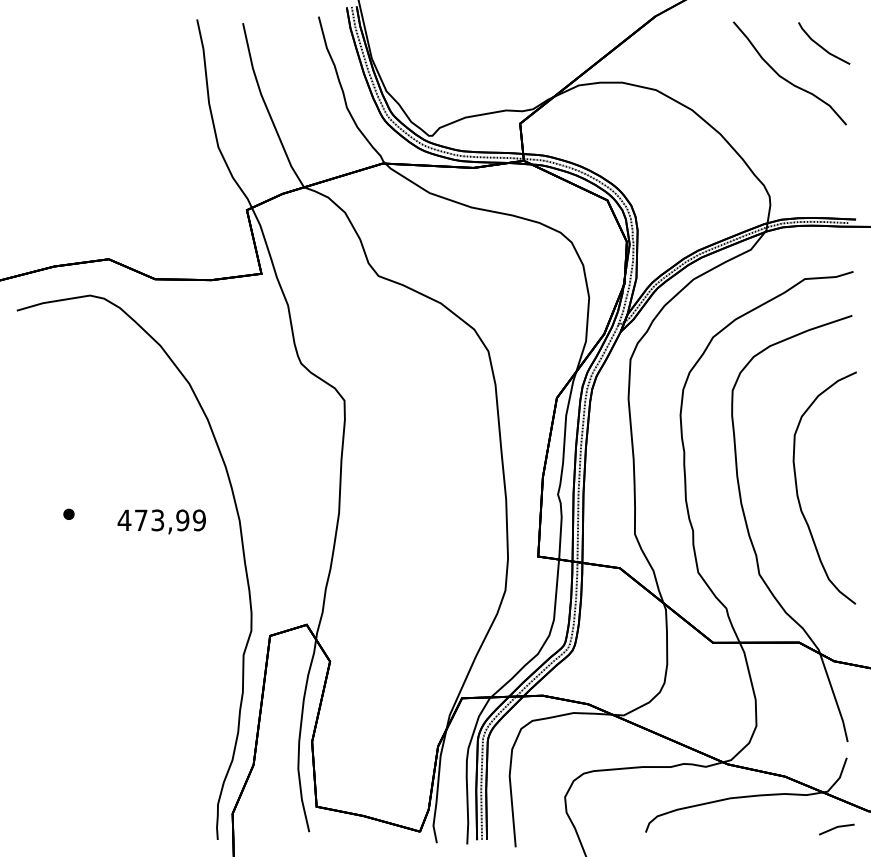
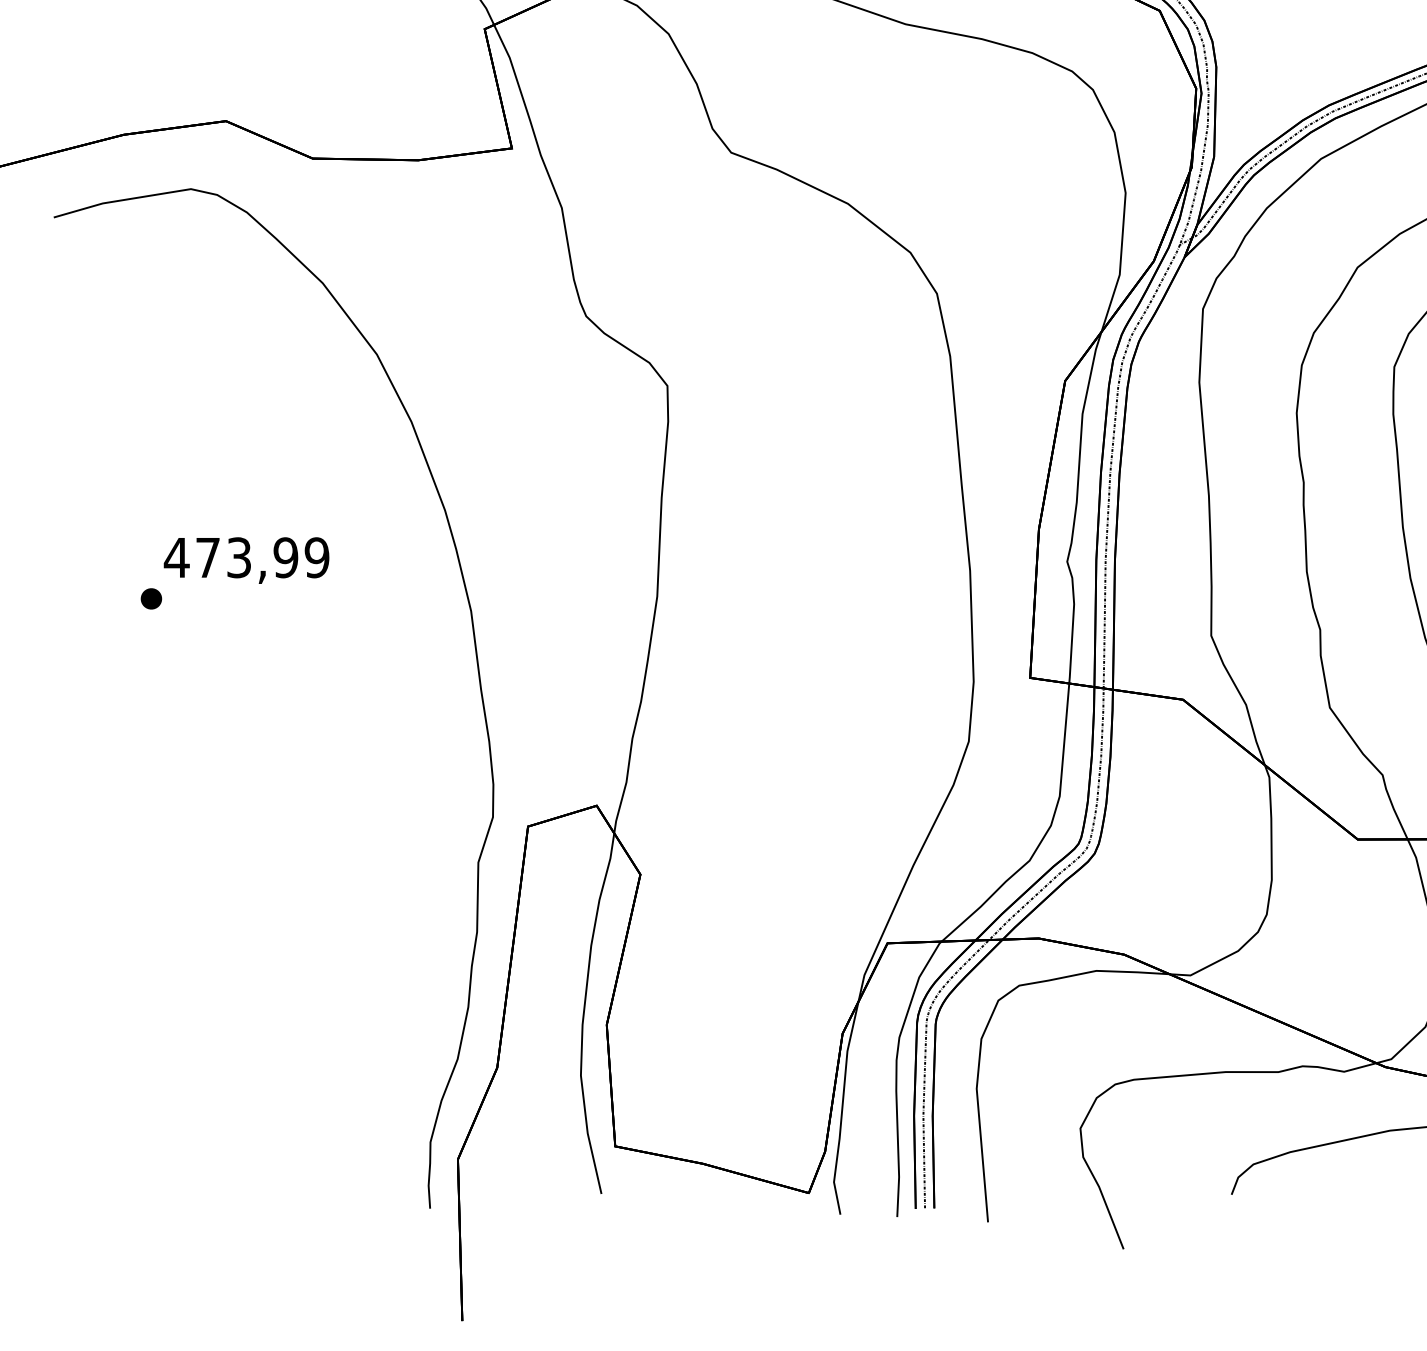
text: (161, 521) -> (246, 559), moved

